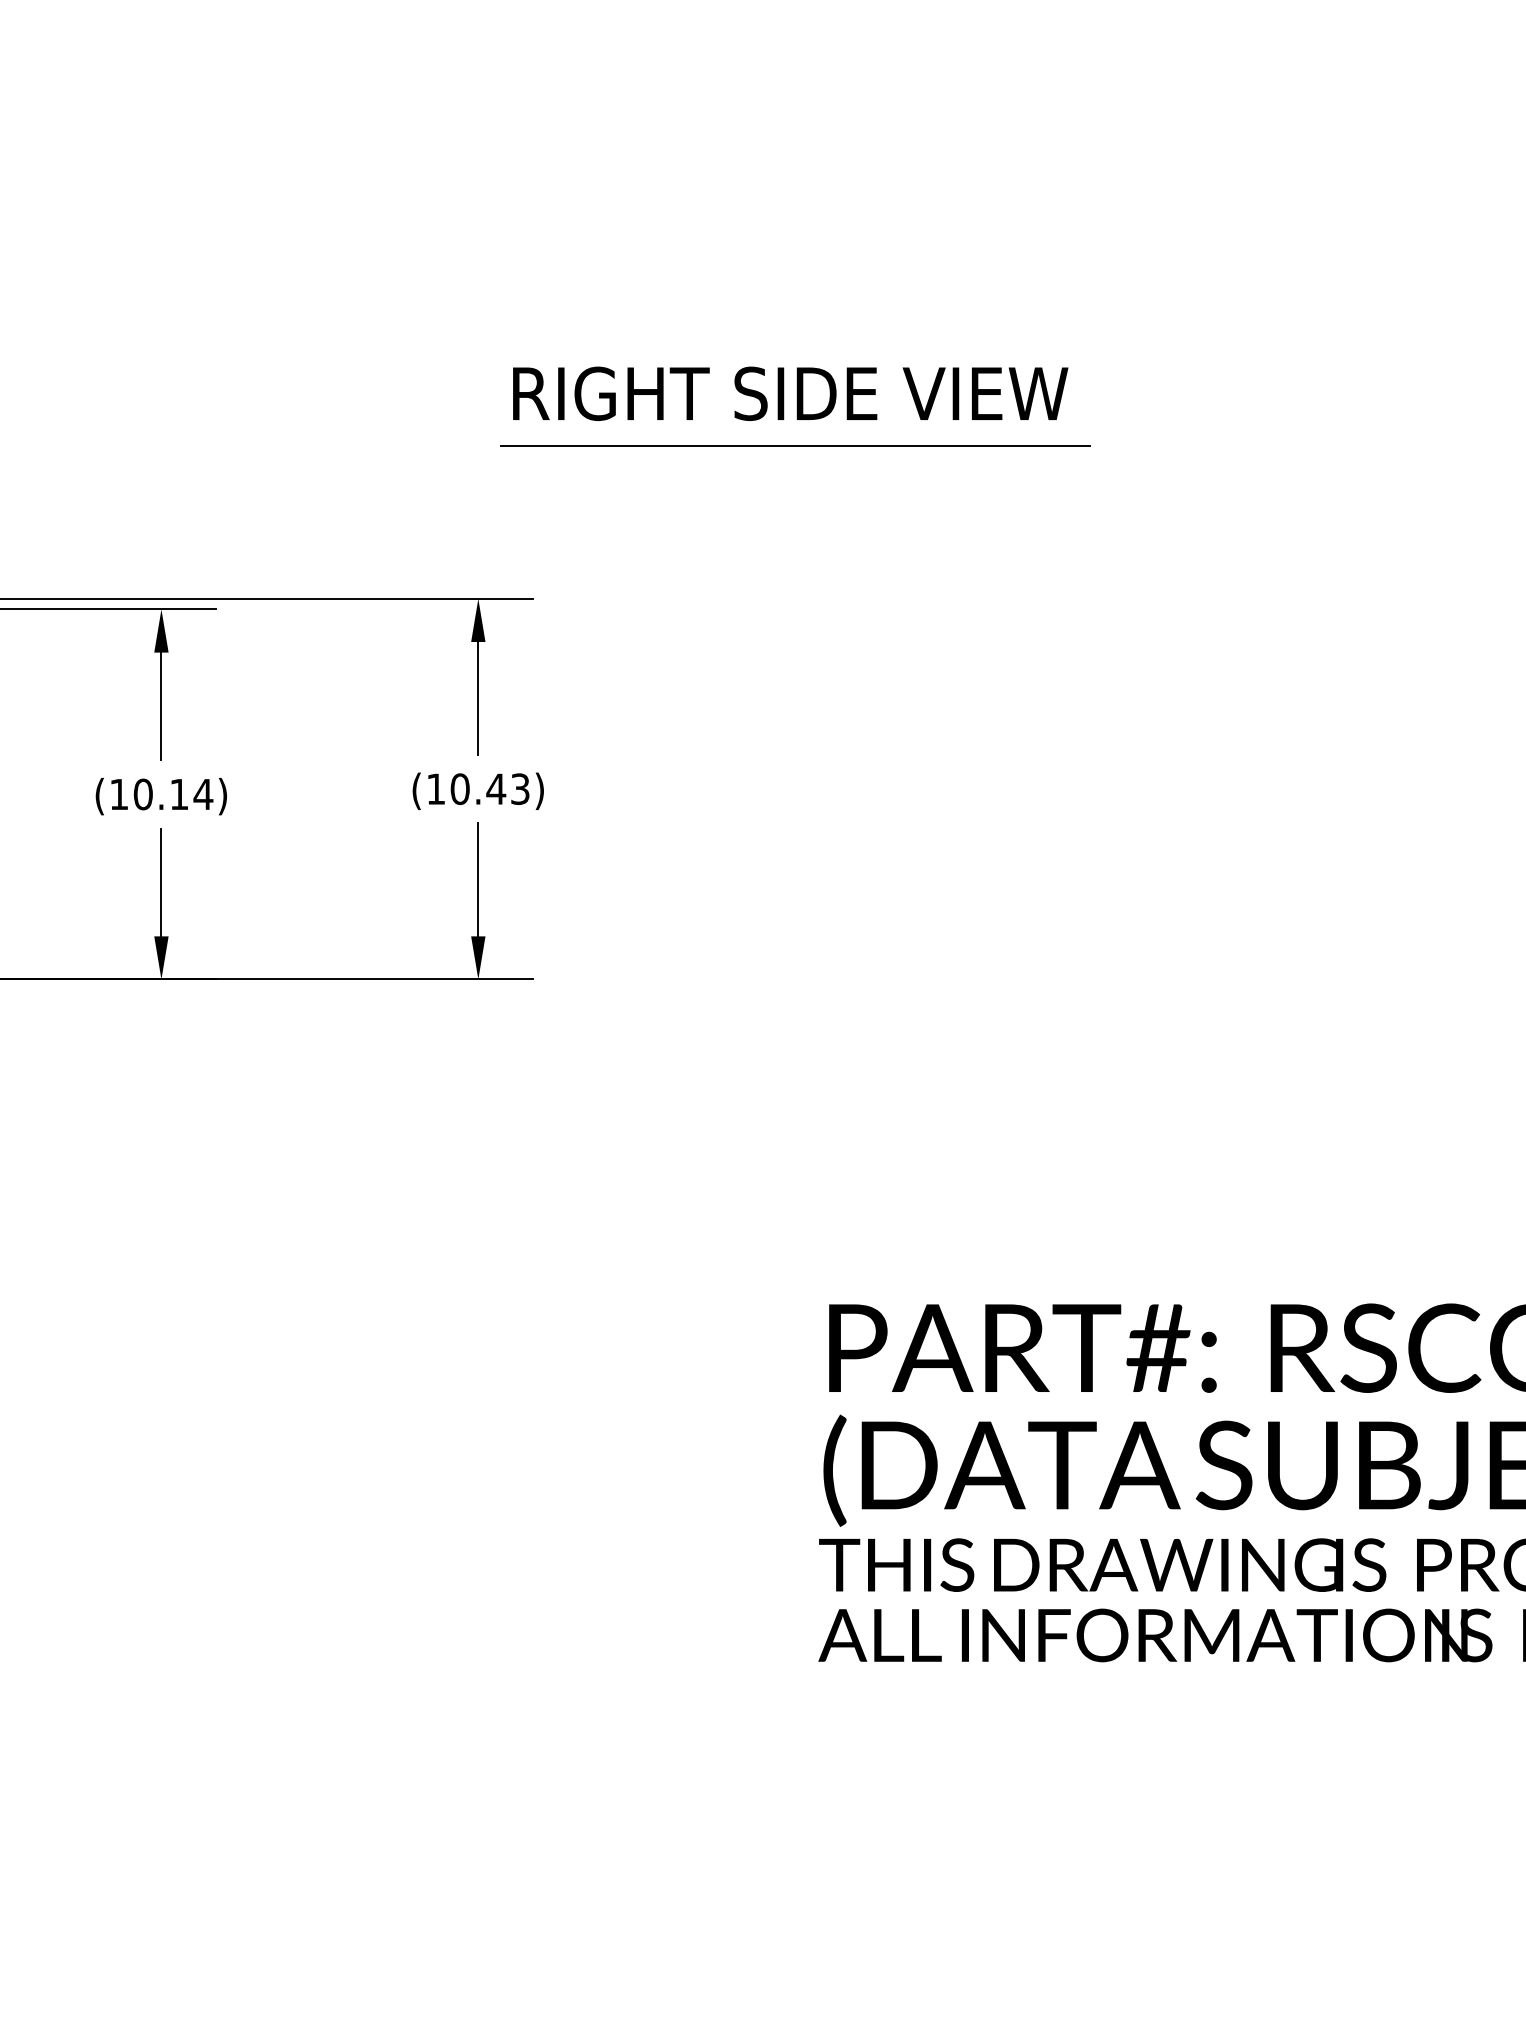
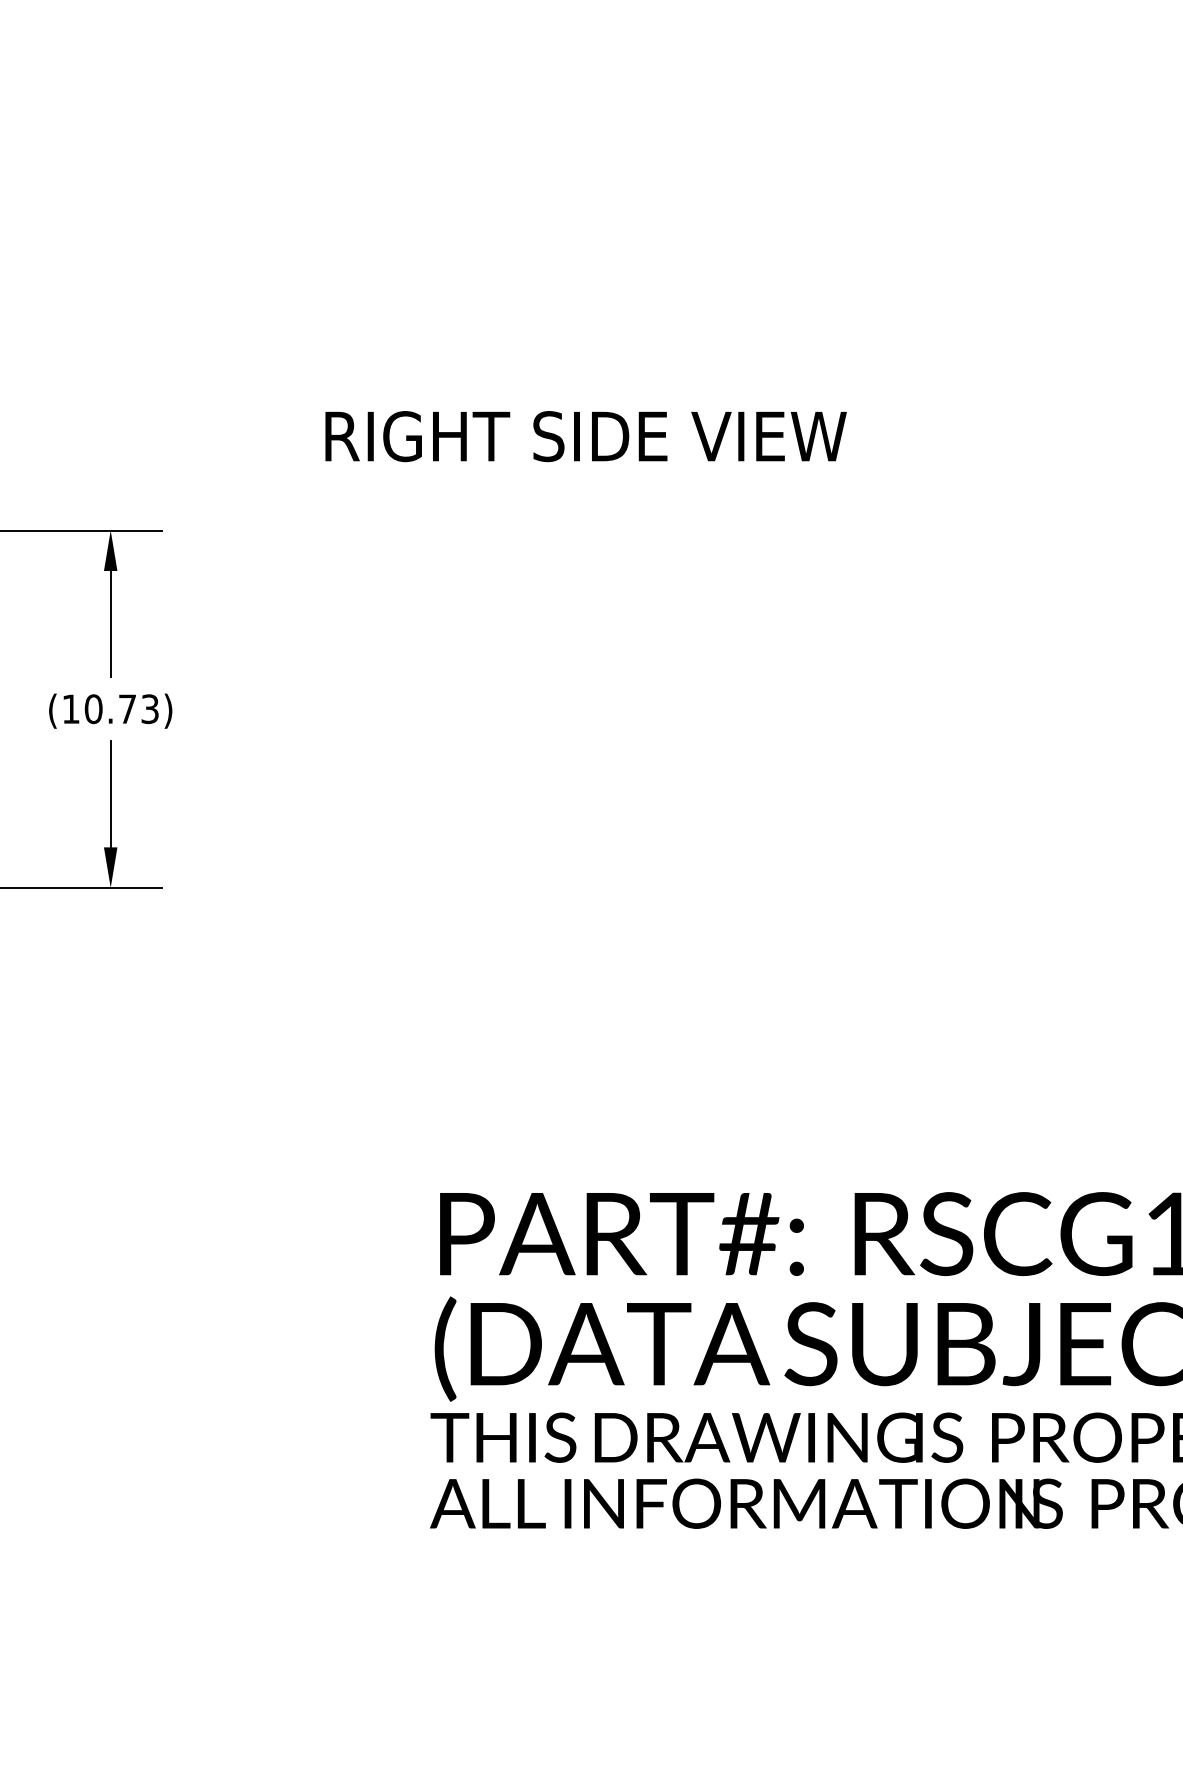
text: (790, 393) -> (585, 436), moved
line: (795, 445) -> (408, 386), removed
text: (496, 788) -> (127, 708), (10.43) -> (10.73)

